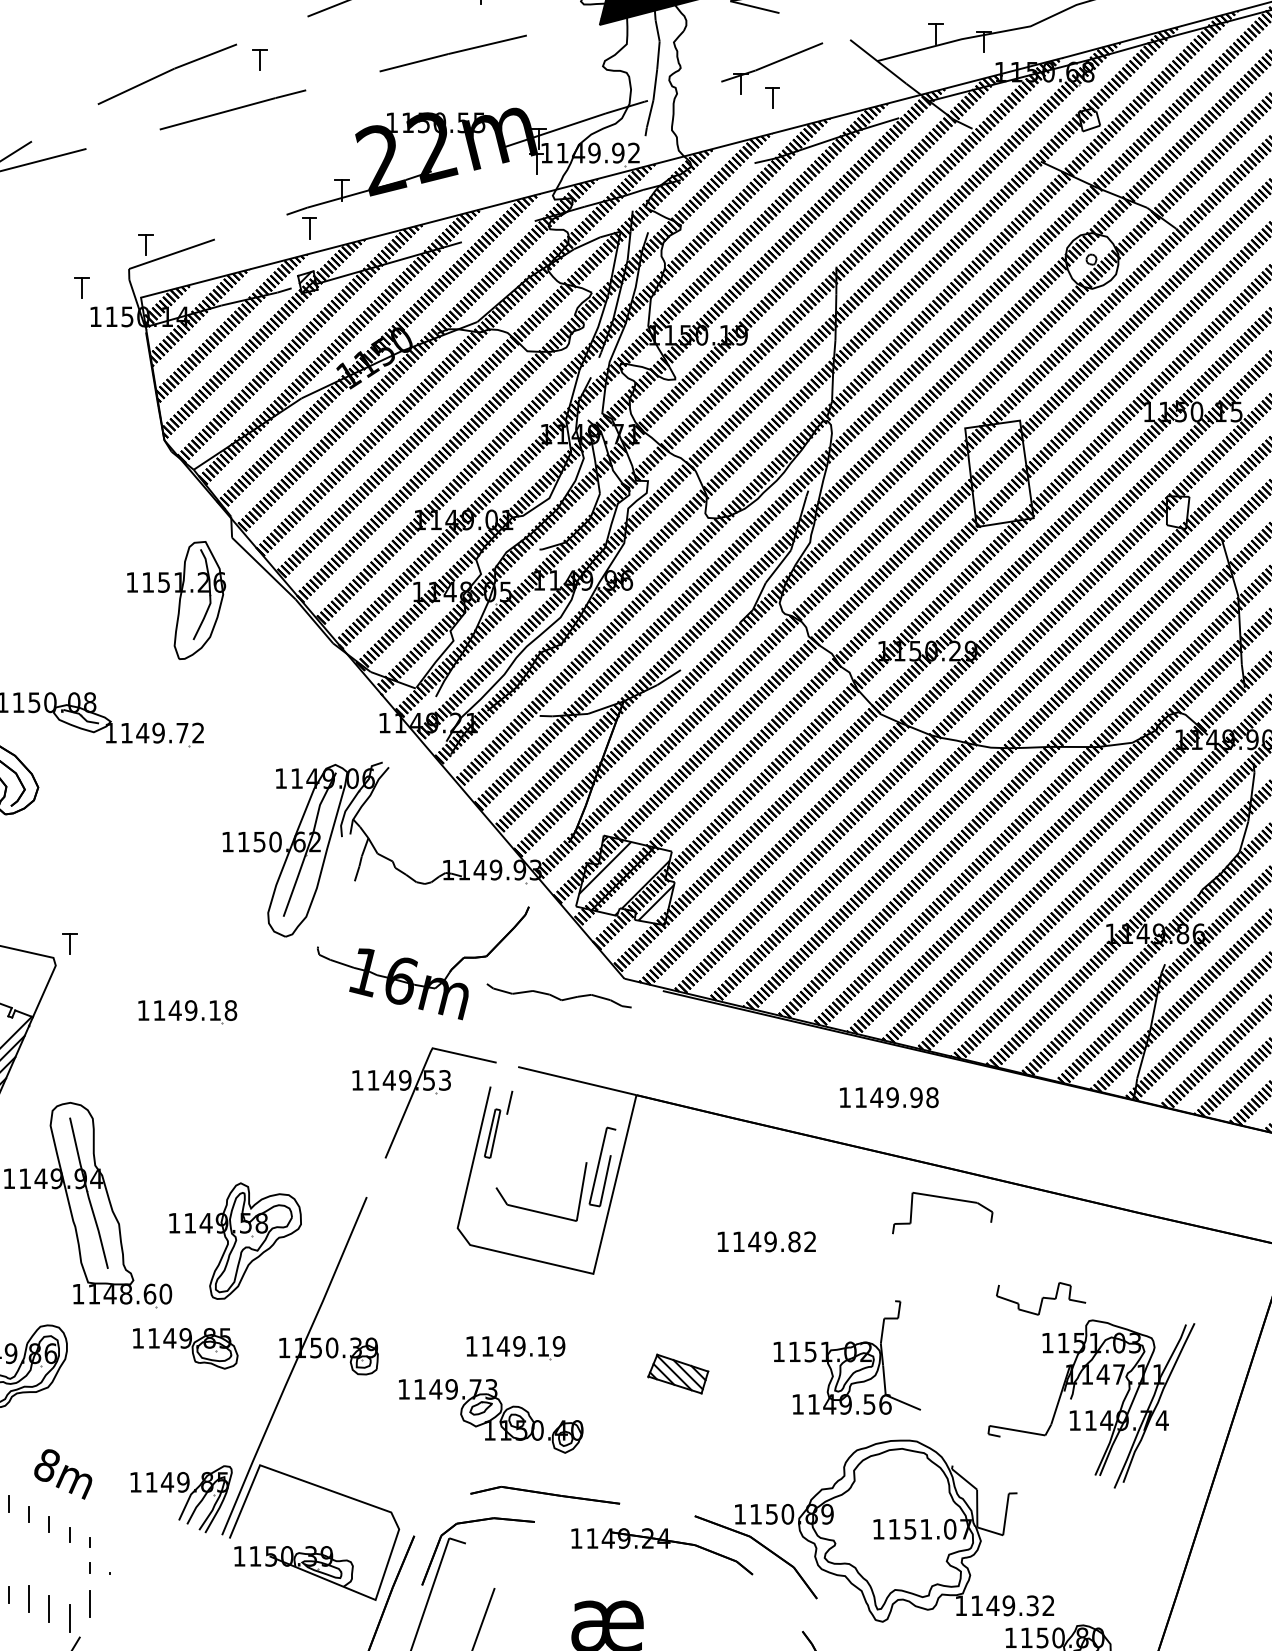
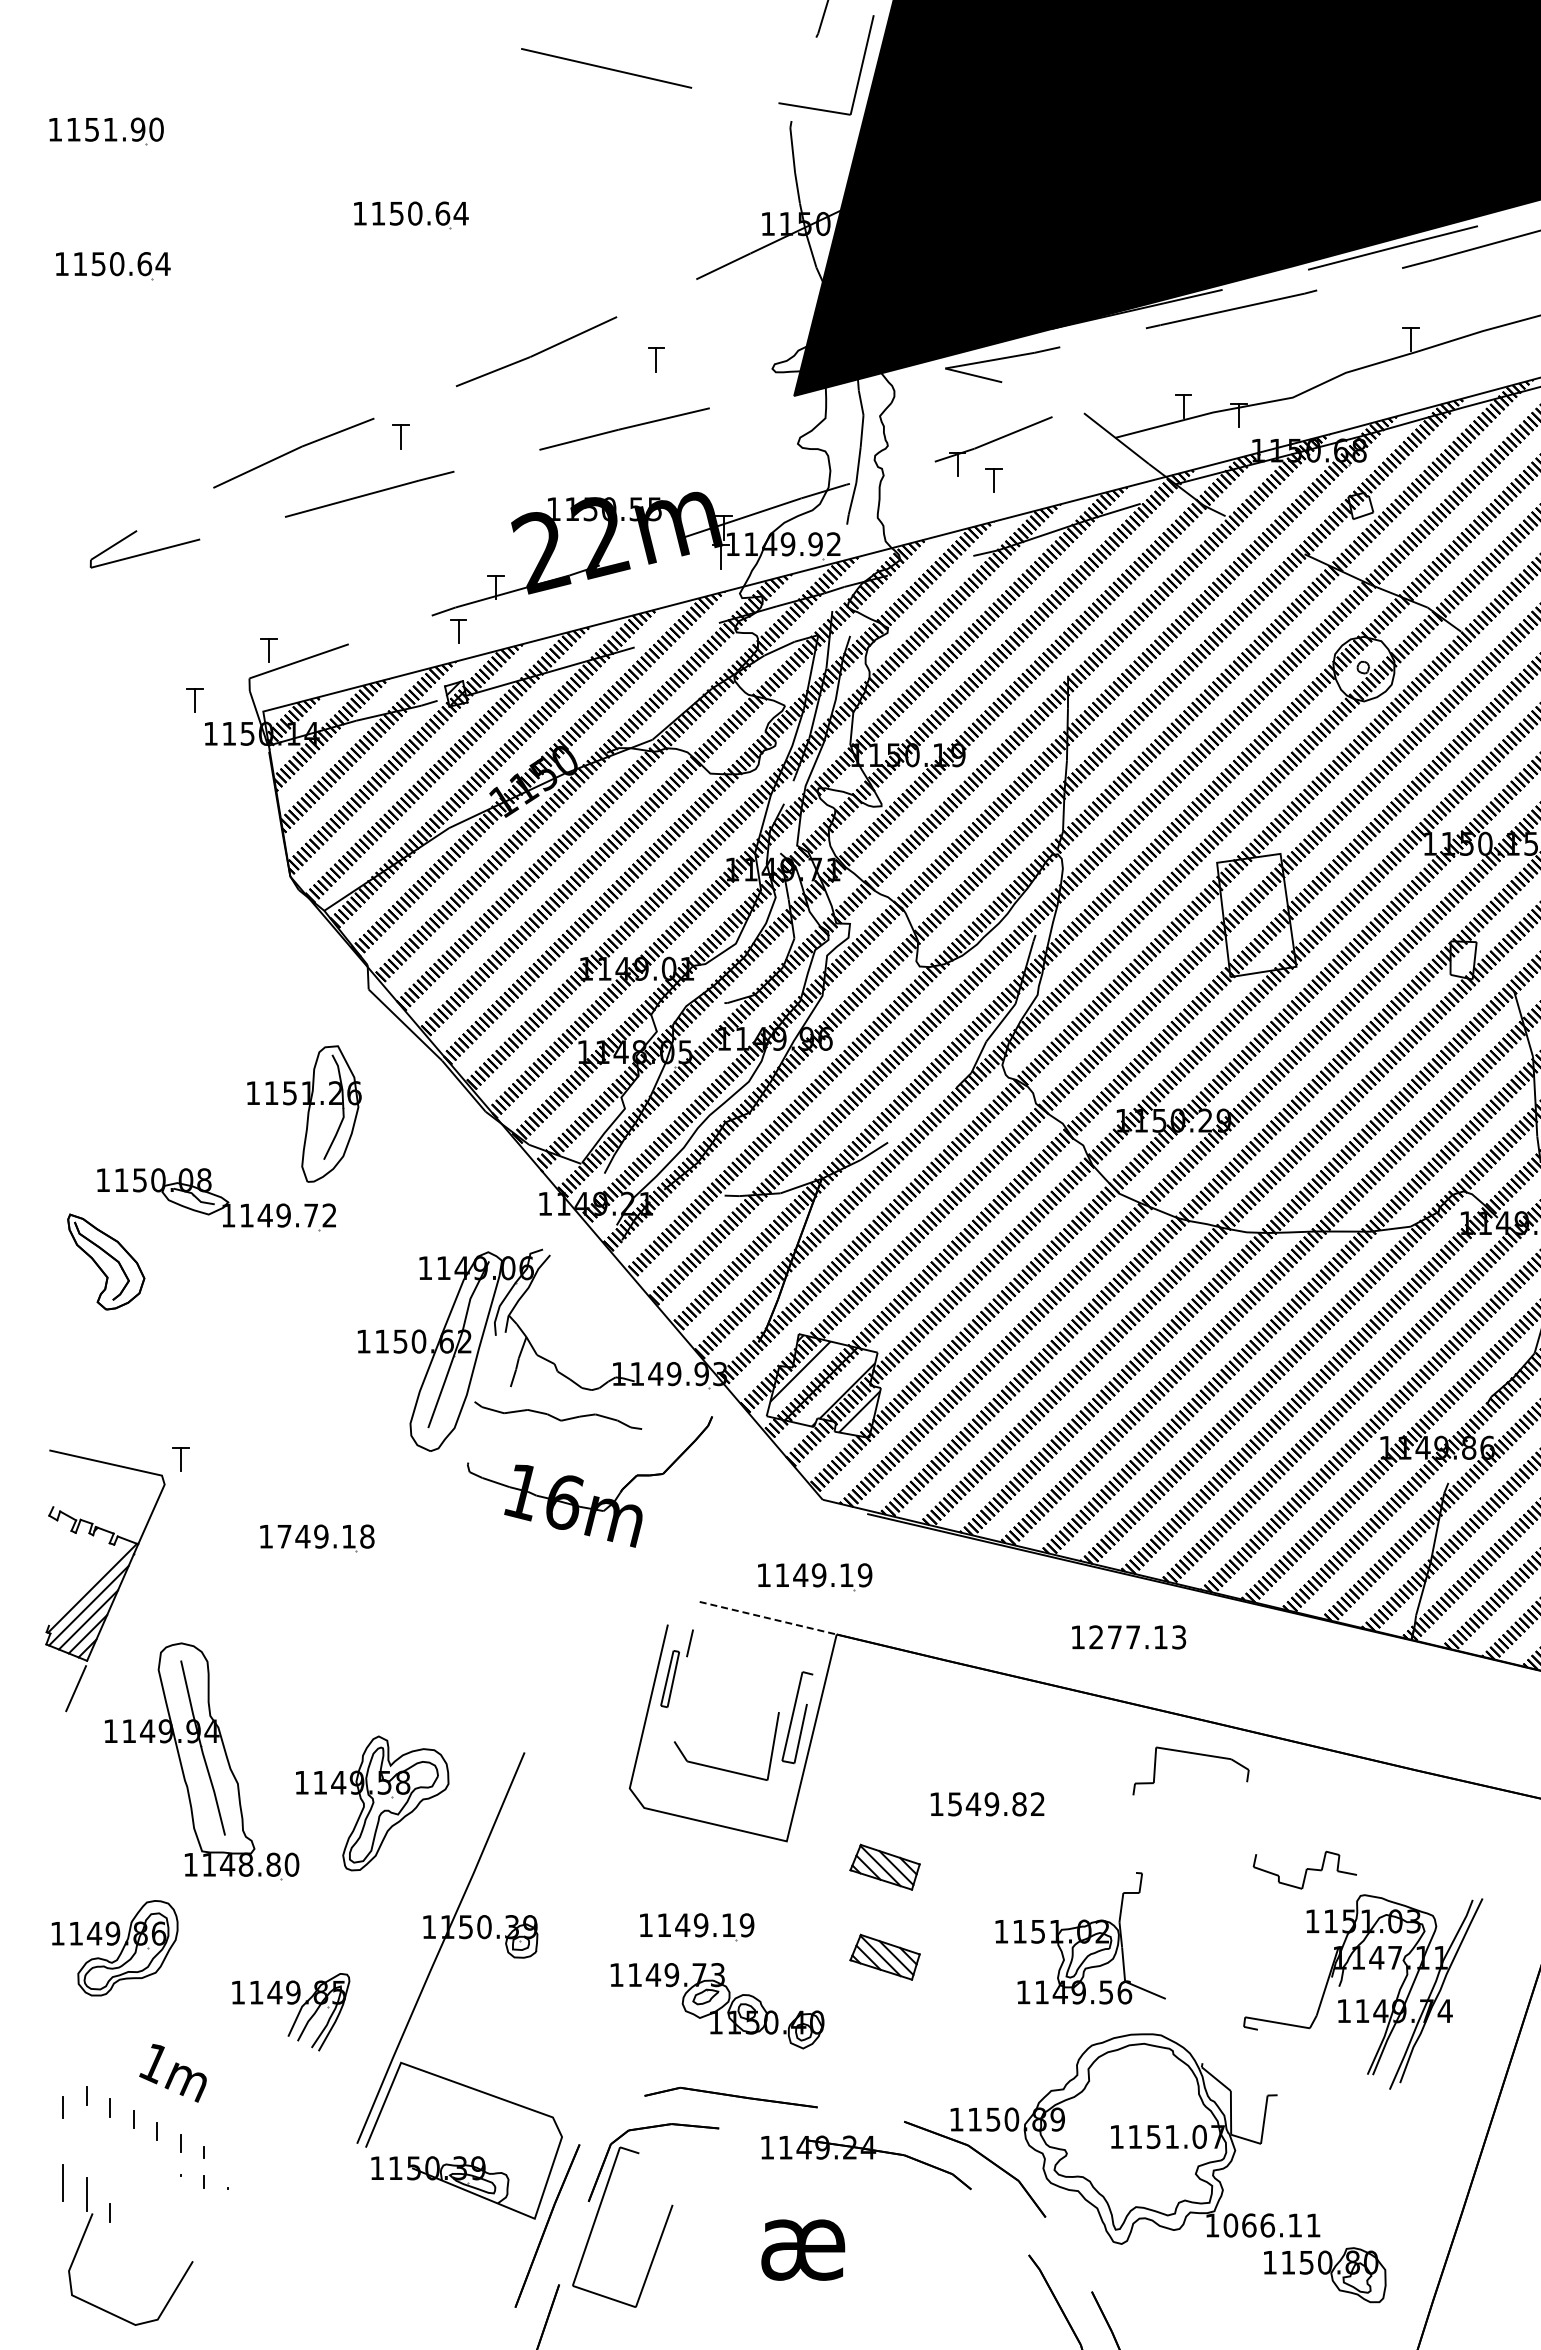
part: (176, 600) -> (304, 1113), moved
curve: (557, 997) -> (556, 1417), moved
text: (159, 1010) -> (284, 1536), 1149.18 -> 1749.18
part: (618, 1045) -> (815, 1577), added
line: (577, 1081) -> (768, 1618), solid -> dashed
part: (425, 1090) -> (592, 1629), removed
text: (896, 1097) -> (1137, 1637), 1149.98 -> 1277.13
text: (738, 1242) -> (954, 1804), 1149.82 -> 1549.82
text: (149, 1293) -> (273, 1864), 1148.60 -> 1148.80
part: (677, 1295) -> (884, 1866), added
part: (185, 1348) -> (314, 1927), removed
part: (491, 1416) -> (717, 2006), moved
text: (47, 1466) -> (154, 2064), 8m -> 1m
part: (186, 1501) -> (297, 2014), moved
line: (28, 1598) -> (133, 2217), removed
line: (90, 1604) -> (204, 2223), removed
text: (1012, 1605) -> (1271, 2225), 1149.32 -> 1066.11
line: (49, 1608) -> (157, 2228), removed
line: (69, 1617) -> (180, 2239), removed

